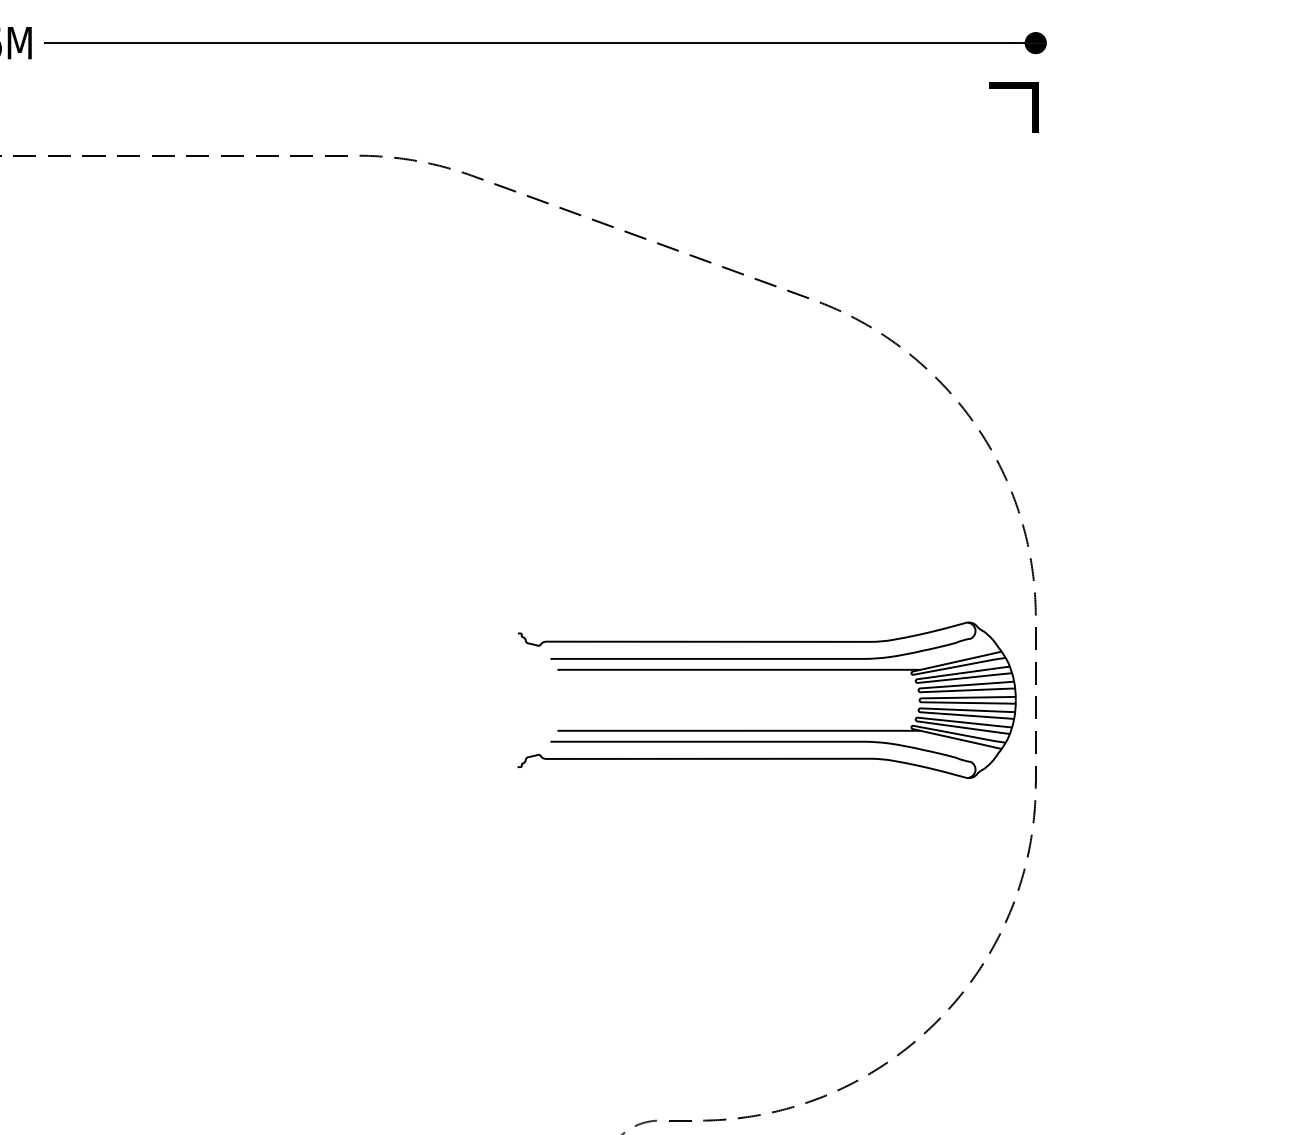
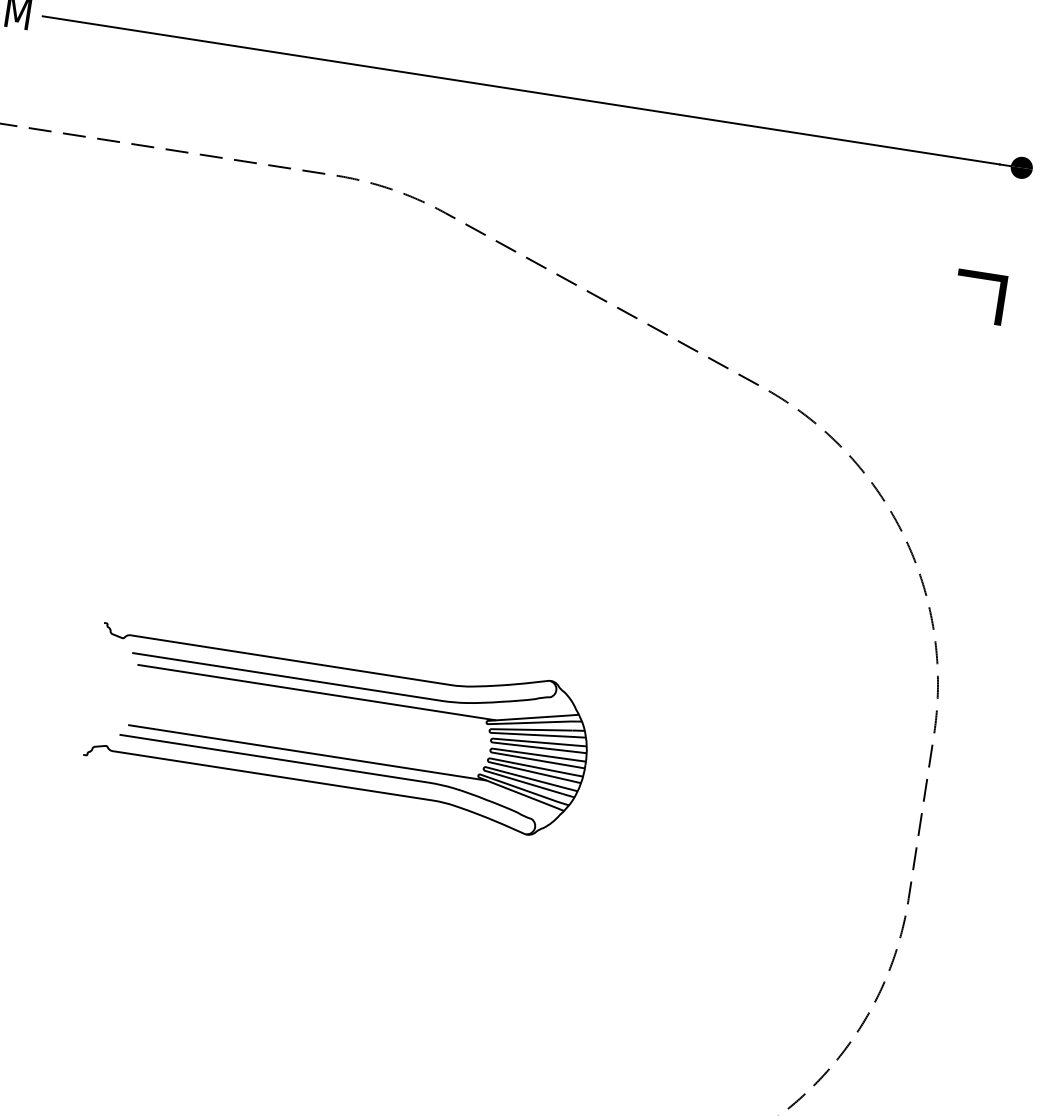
line: (1013, 88) -> (982, 278), moved
part: (766, 670) -> (343, 697), moved

